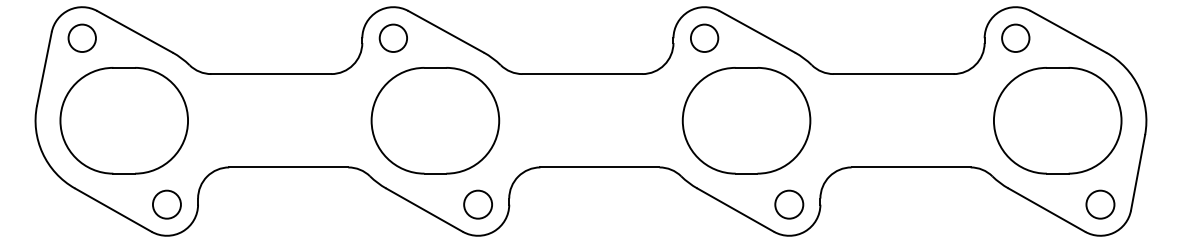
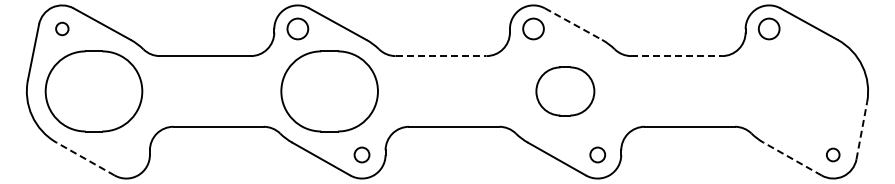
line: (757, 32) -> (573, 24), solid -> dashed
circle: (82, 37) -> (62, 28), size x0.6
line: (583, 74) -> (441, 56), solid -> dashed
line: (894, 74) -> (677, 56), solid -> dashed
part: (746, 120) -> (565, 91), size x0.6
part: (1057, 120) -> (800, 91), removed
line: (1137, 172) -> (861, 130), solid -> dashed
circle: (165, 204) -> (125, 154), removed
circle: (477, 204) -> (361, 154), size x0.7
circle: (789, 204) -> (597, 154), size x0.7
circle: (1099, 204) -> (832, 154), size x0.6
line: (113, 209) -> (85, 158), solid -> dashed
line: (1046, 209) -> (792, 158), solid -> dashed

